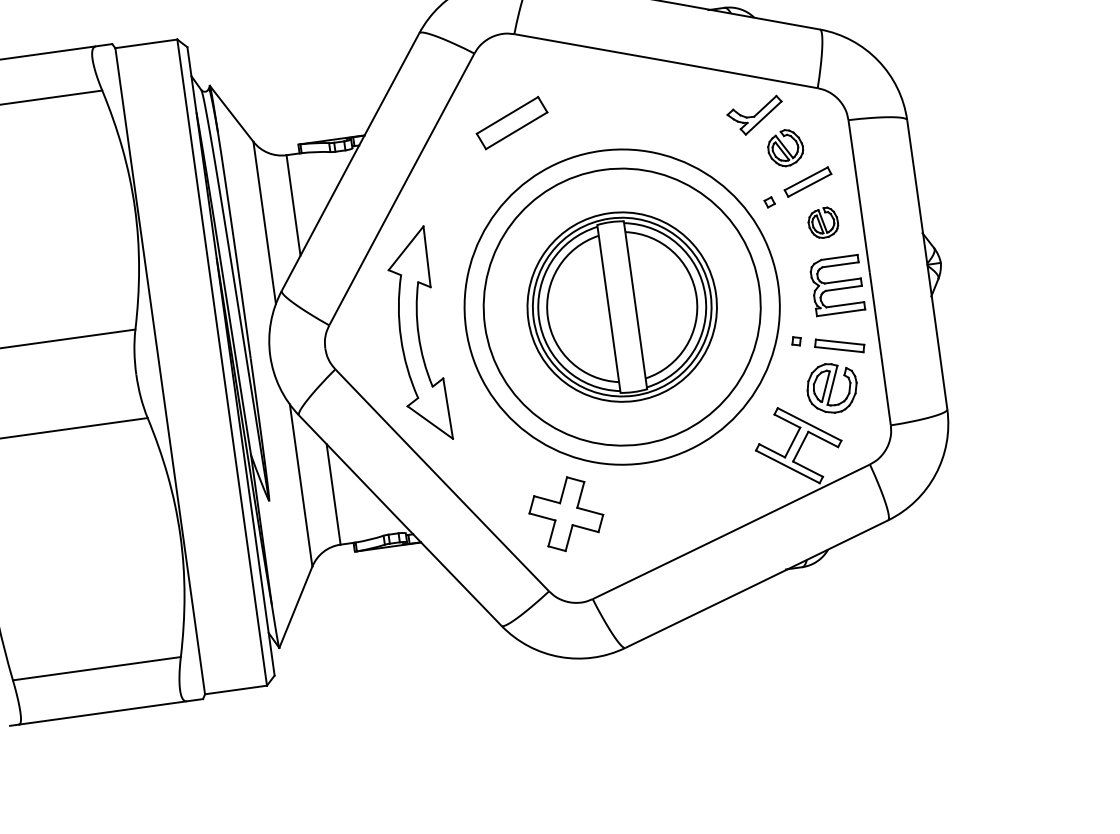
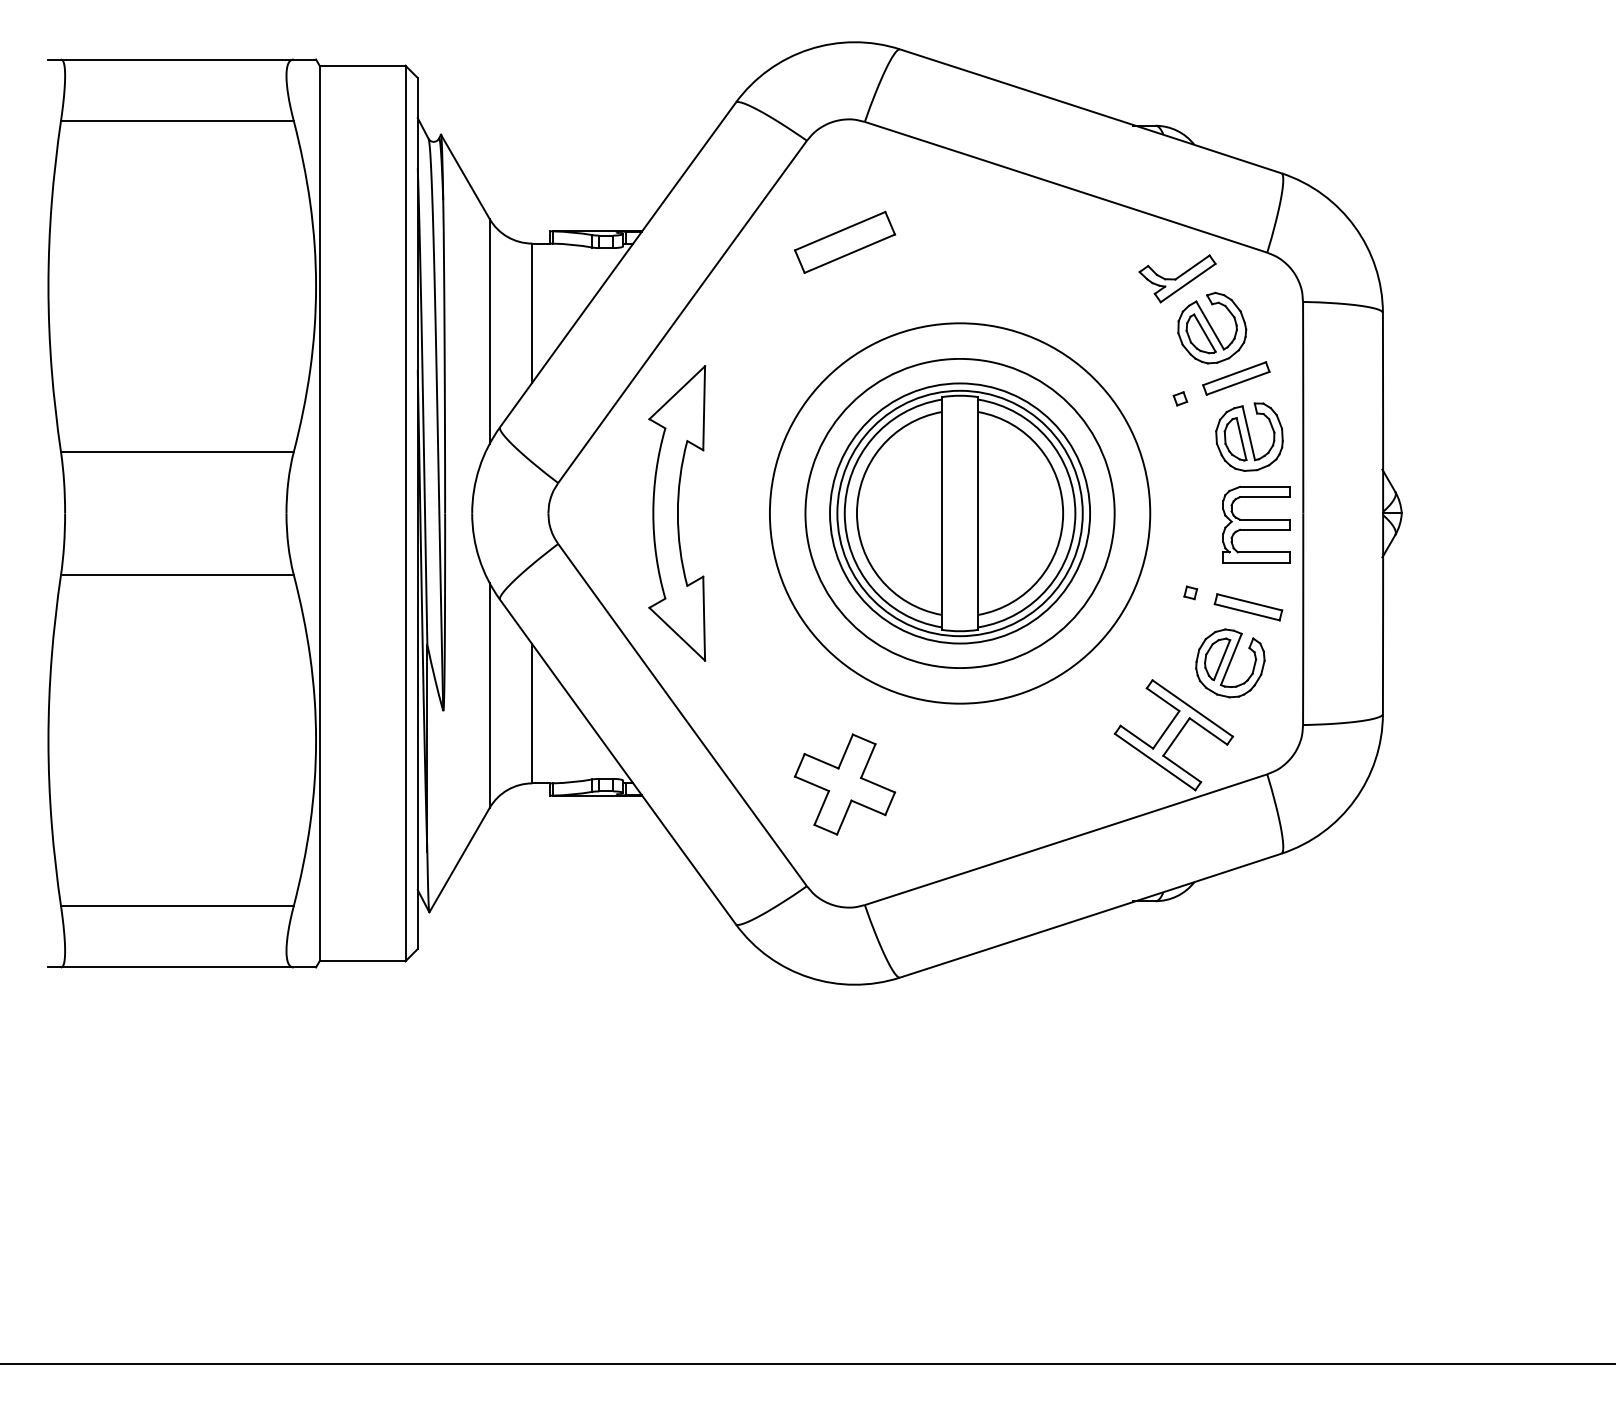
part: (785, 147) -> (1212, 327), size x1.43
part: (823, 222) -> (1249, 436), size x1.67
circle: (621, 307) -> (959, 513), size x0.71

